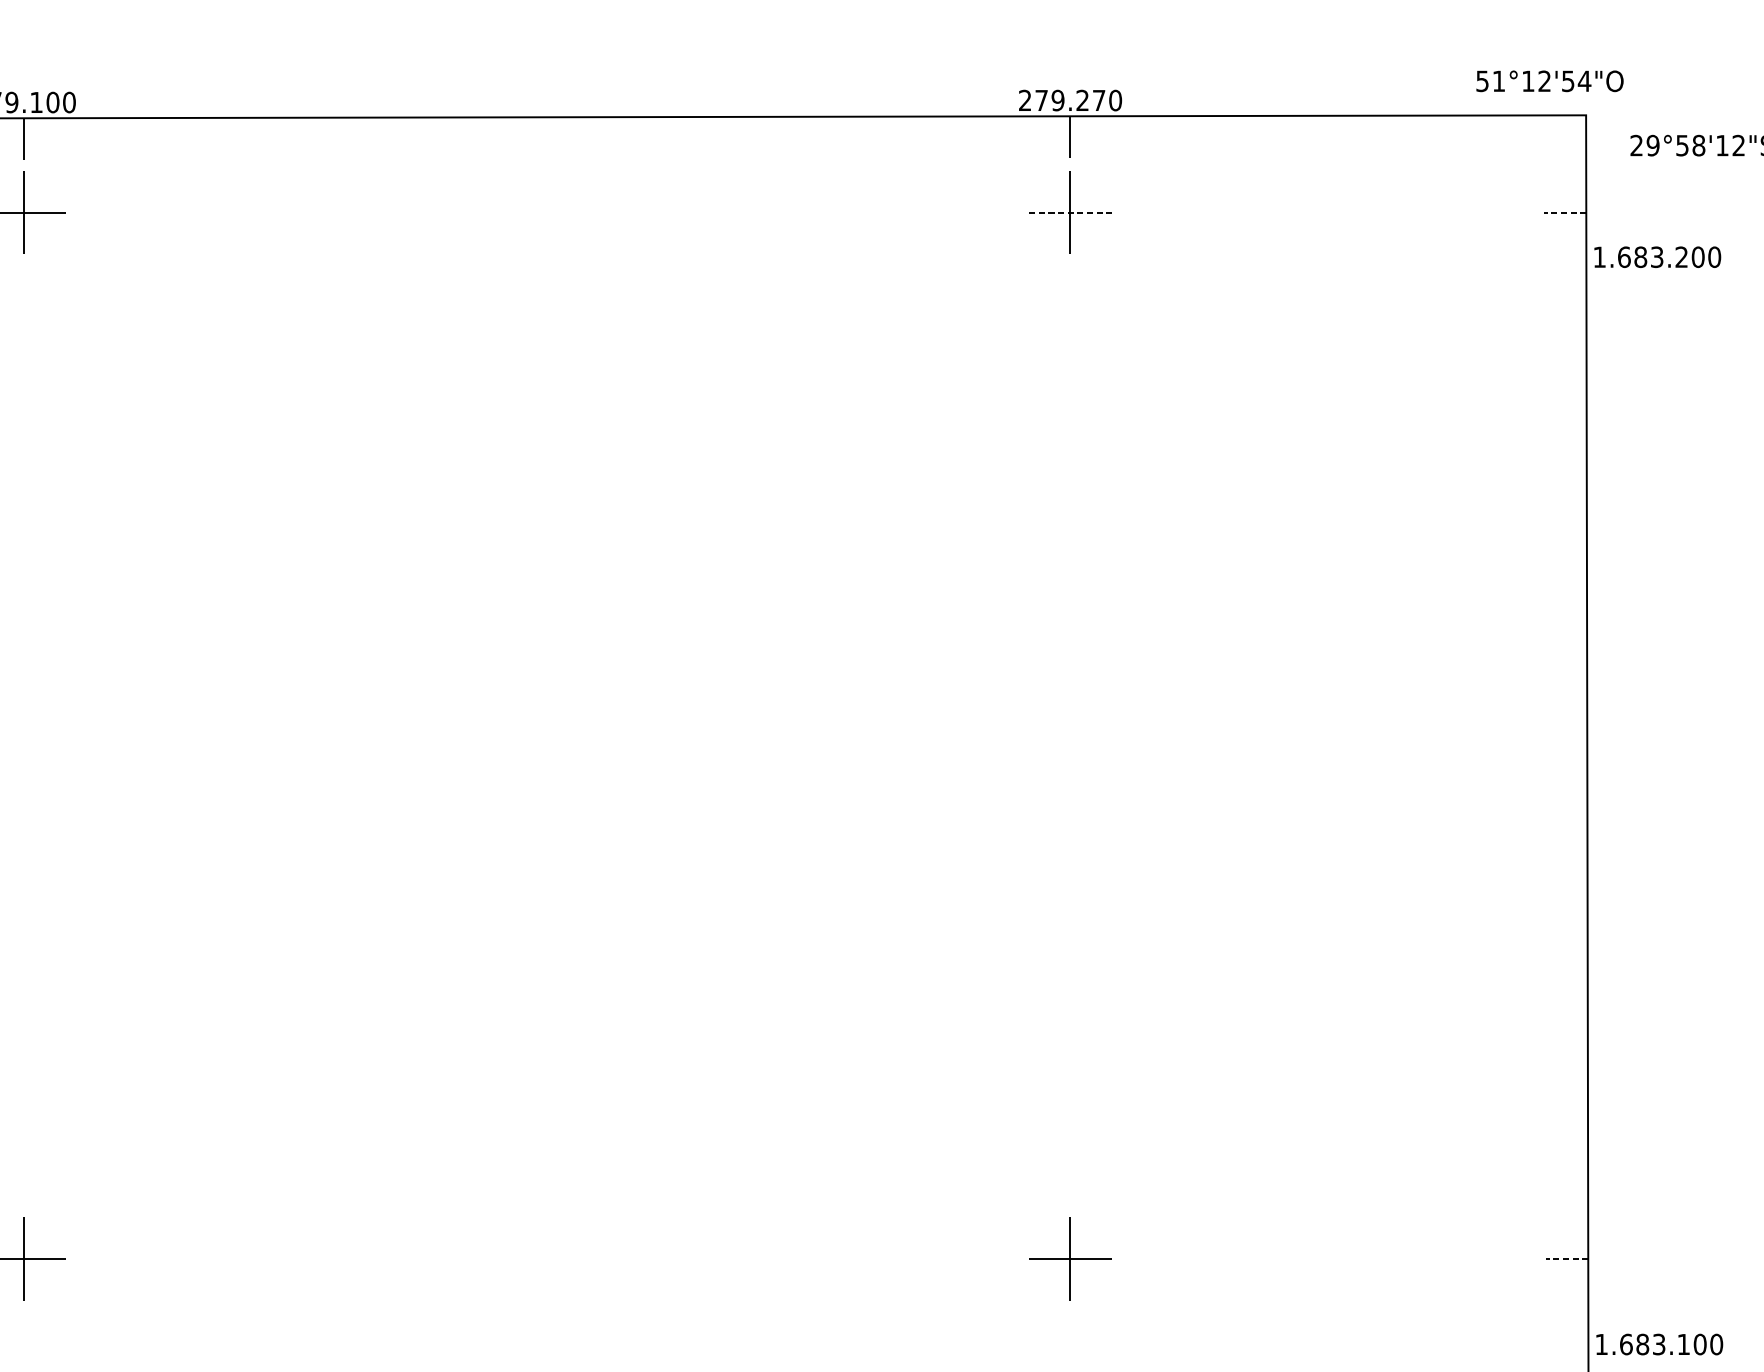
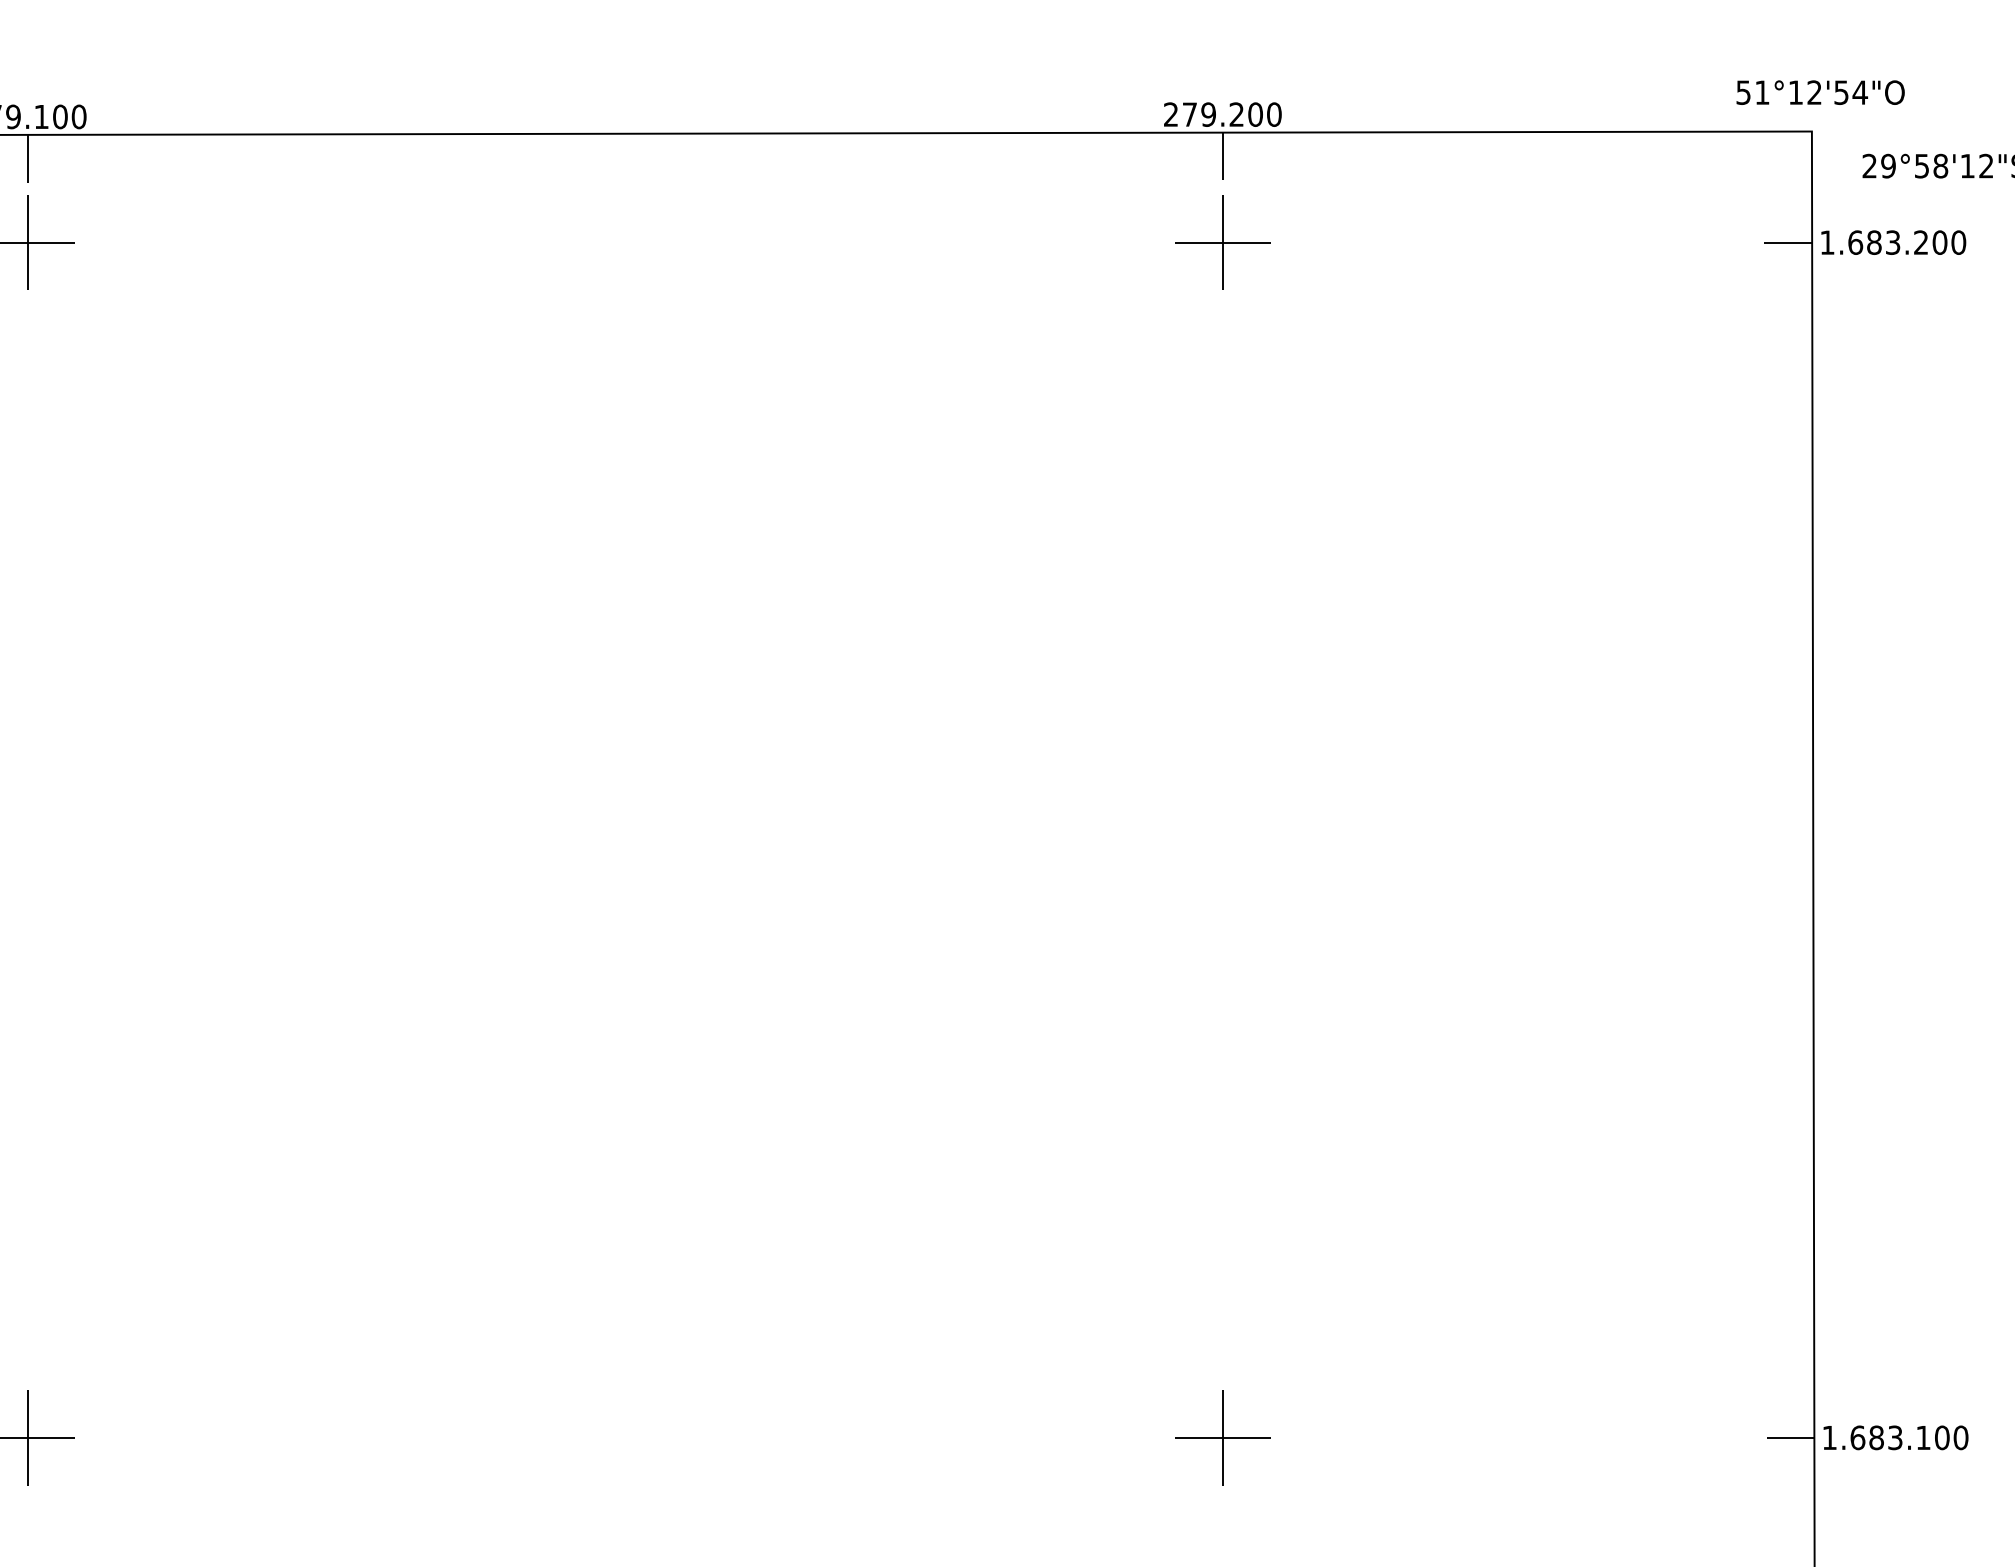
text: (1549, 81) -> (1820, 92), moved
text: (1099, 100) -> (1255, 114), 279.270 -> 279.200
line: (1070, 212) -> (1222, 242), dashed -> solid
line: (1565, 212) -> (1788, 242), dashed -> solid
text: (1657, 257) -> (1893, 242), moved
line: (1567, 1258) -> (1790, 1437), dashed -> solid
text: (1659, 1344) -> (1895, 1437), moved

